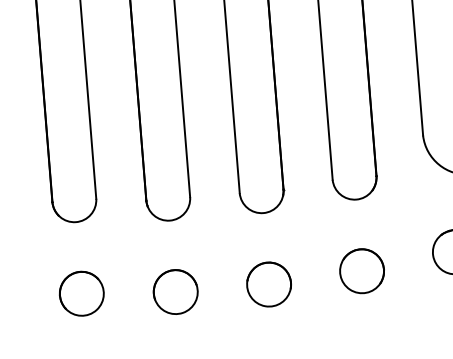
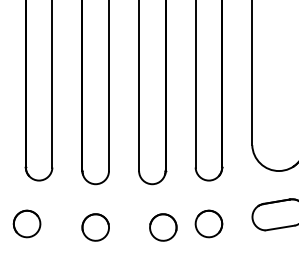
part: (269, 284) -> (163, 227), moved
part: (80, 293) -> (26, 223), moved

